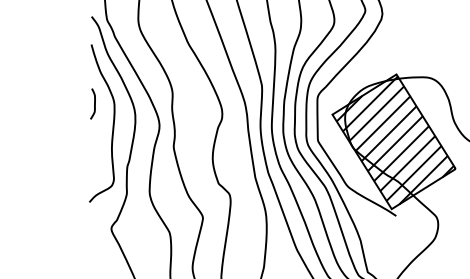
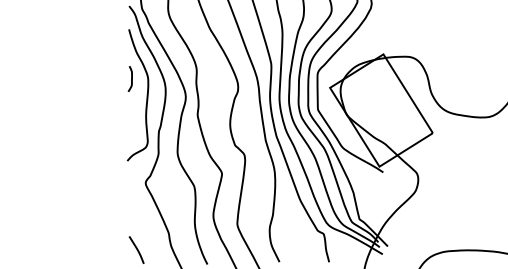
hatch: (395, 140) -> (382, 109), removed

